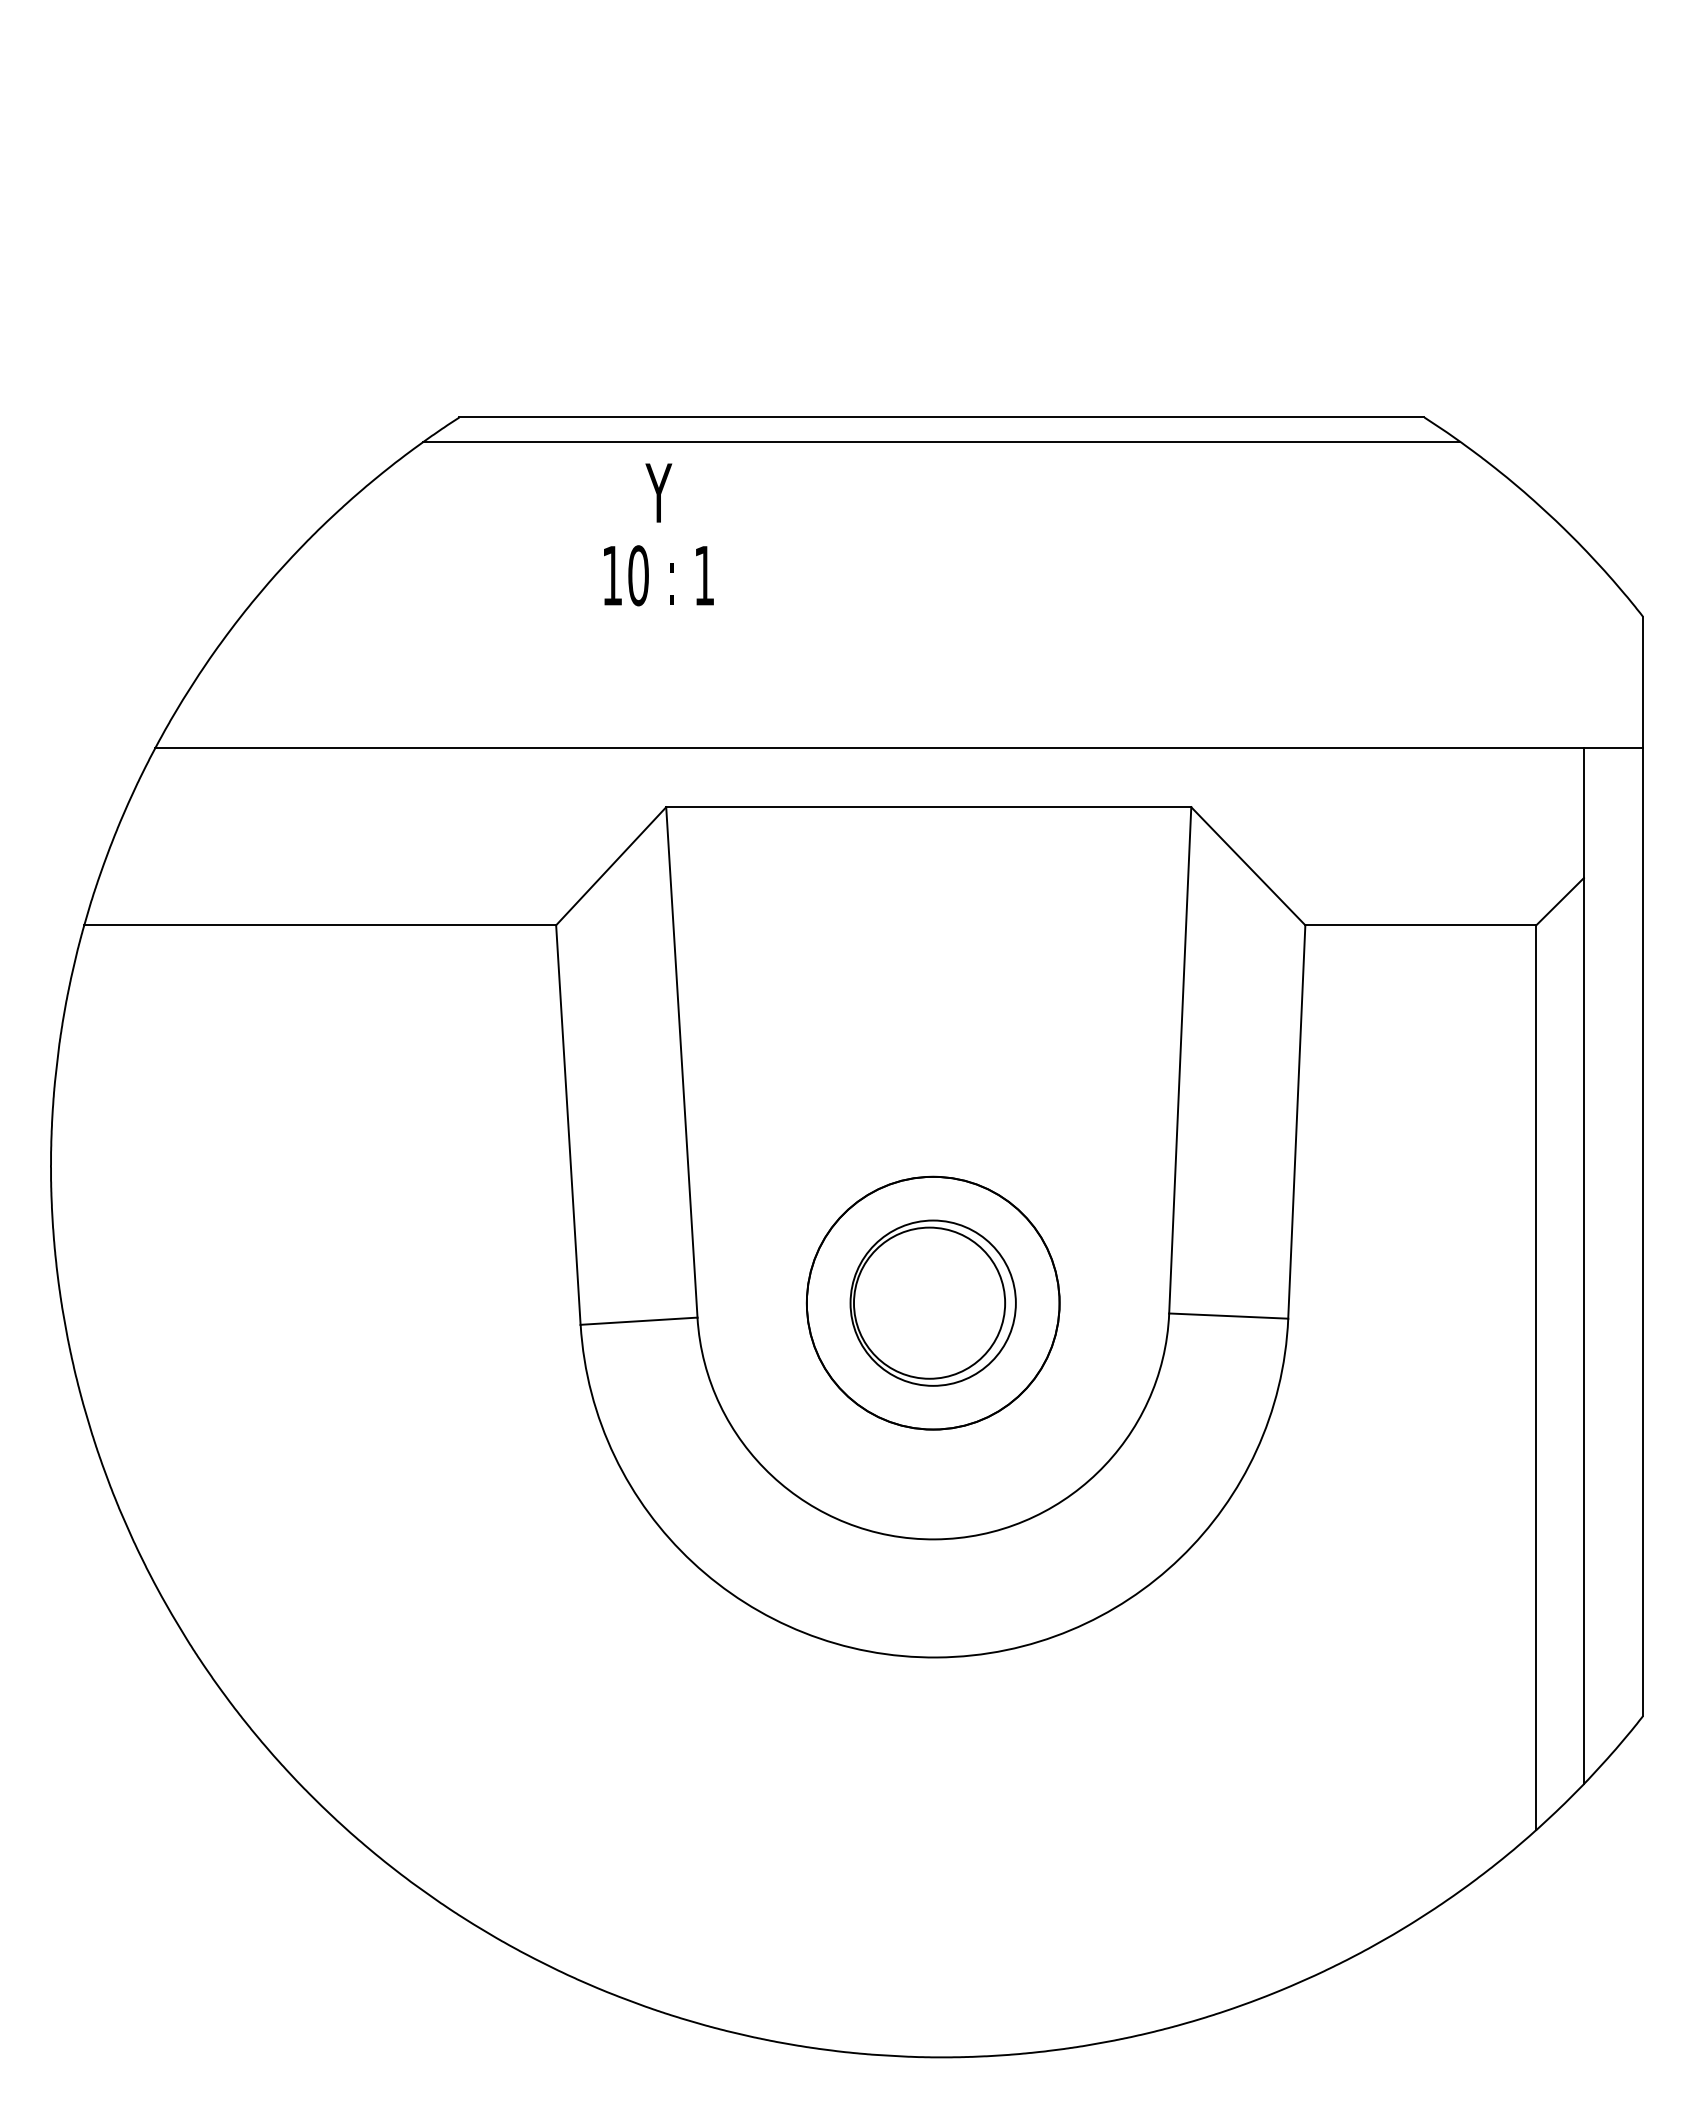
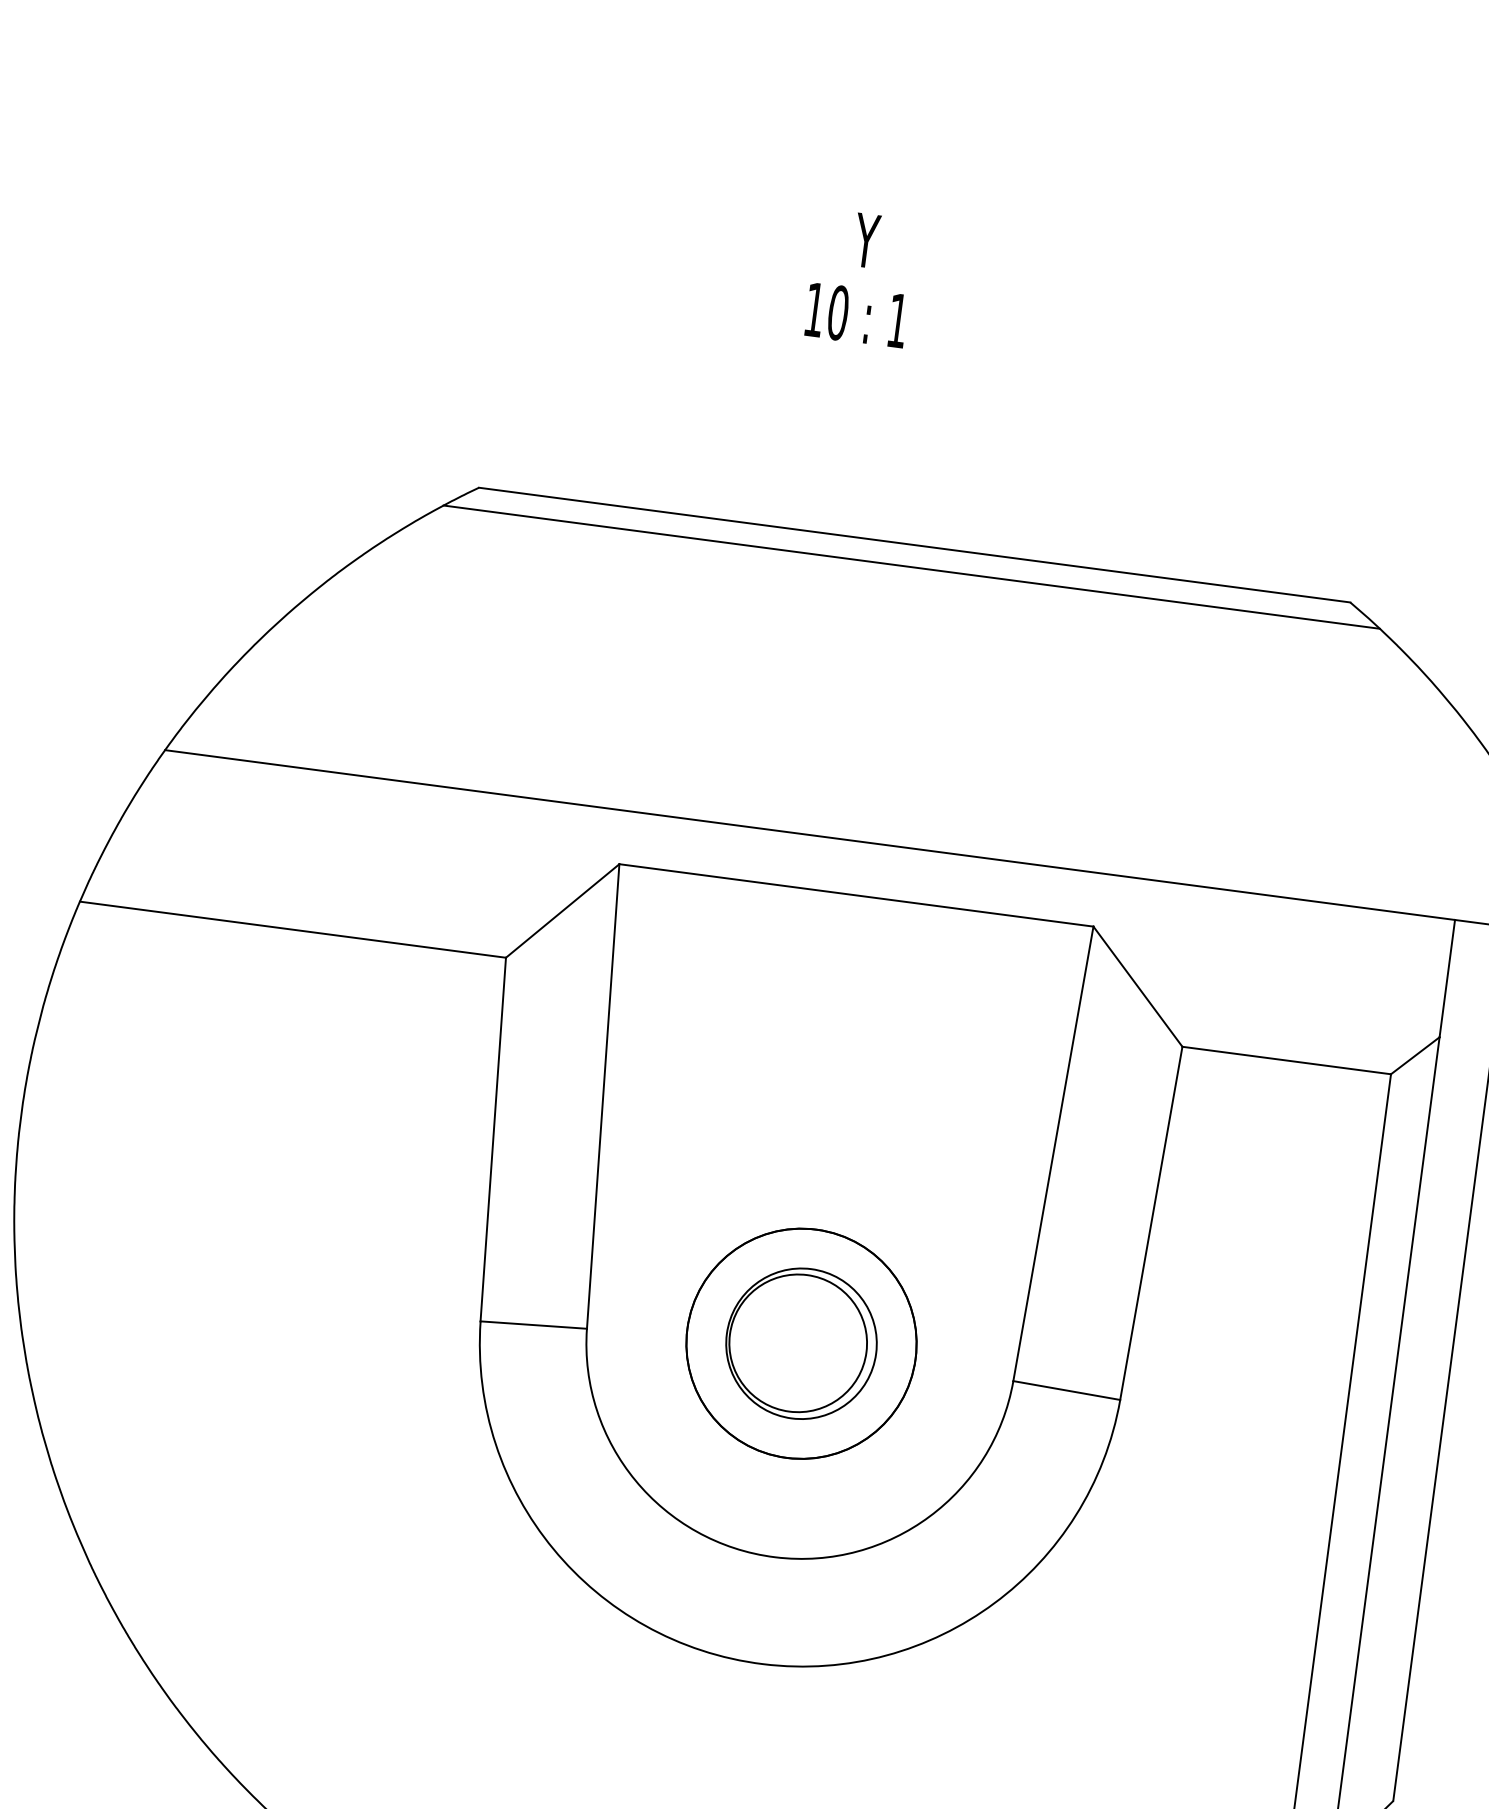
text: (658, 534) -> (861, 278), moved

